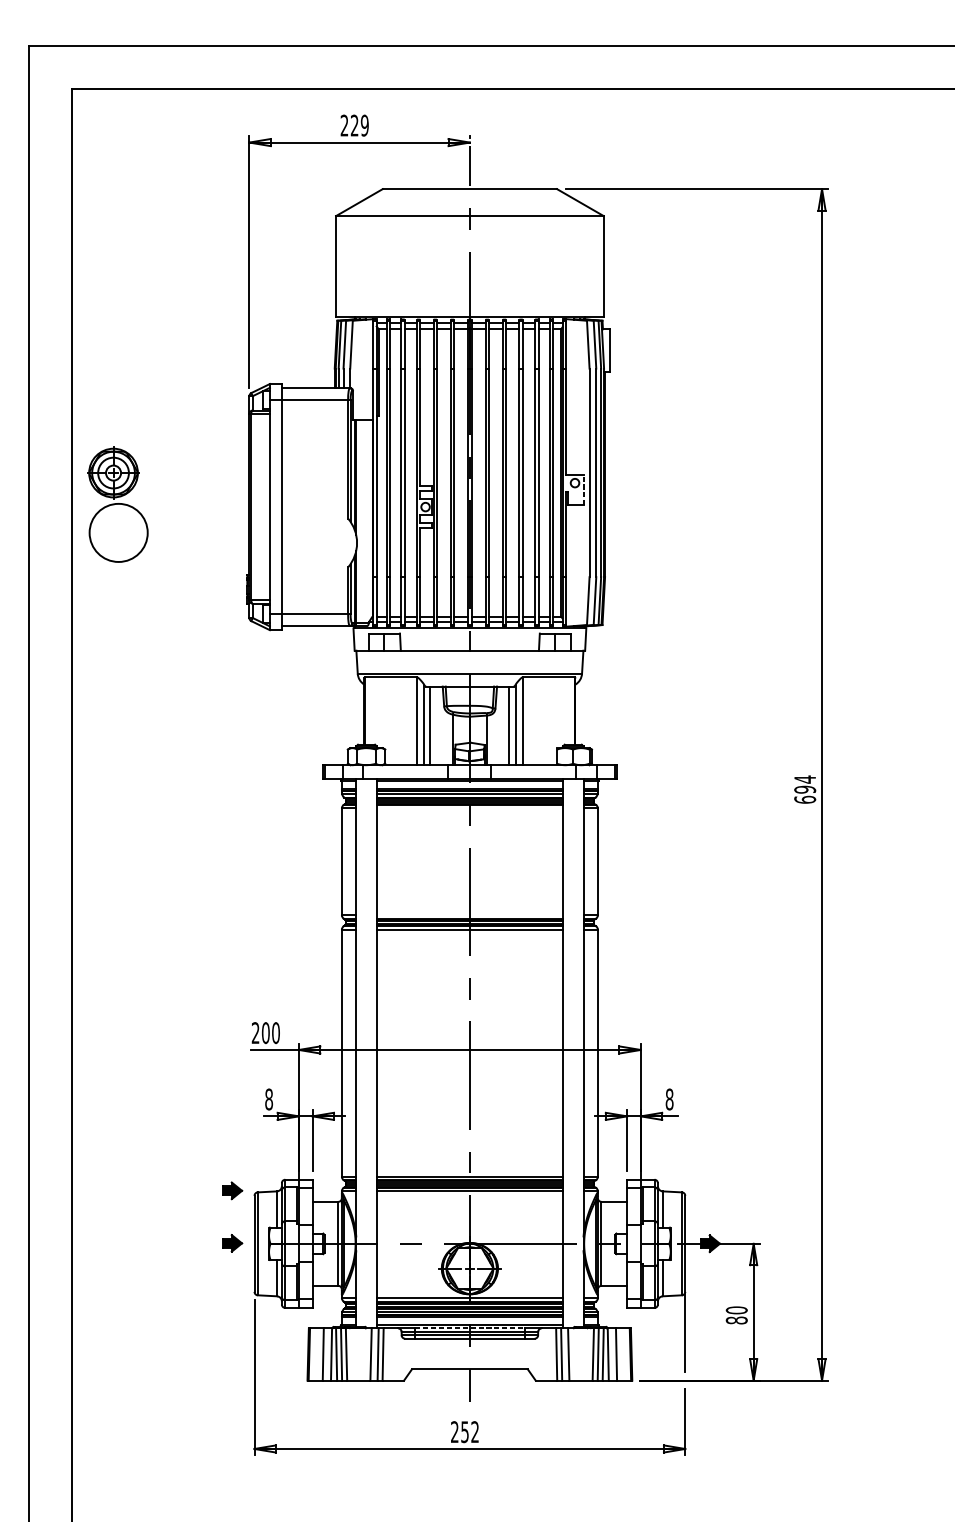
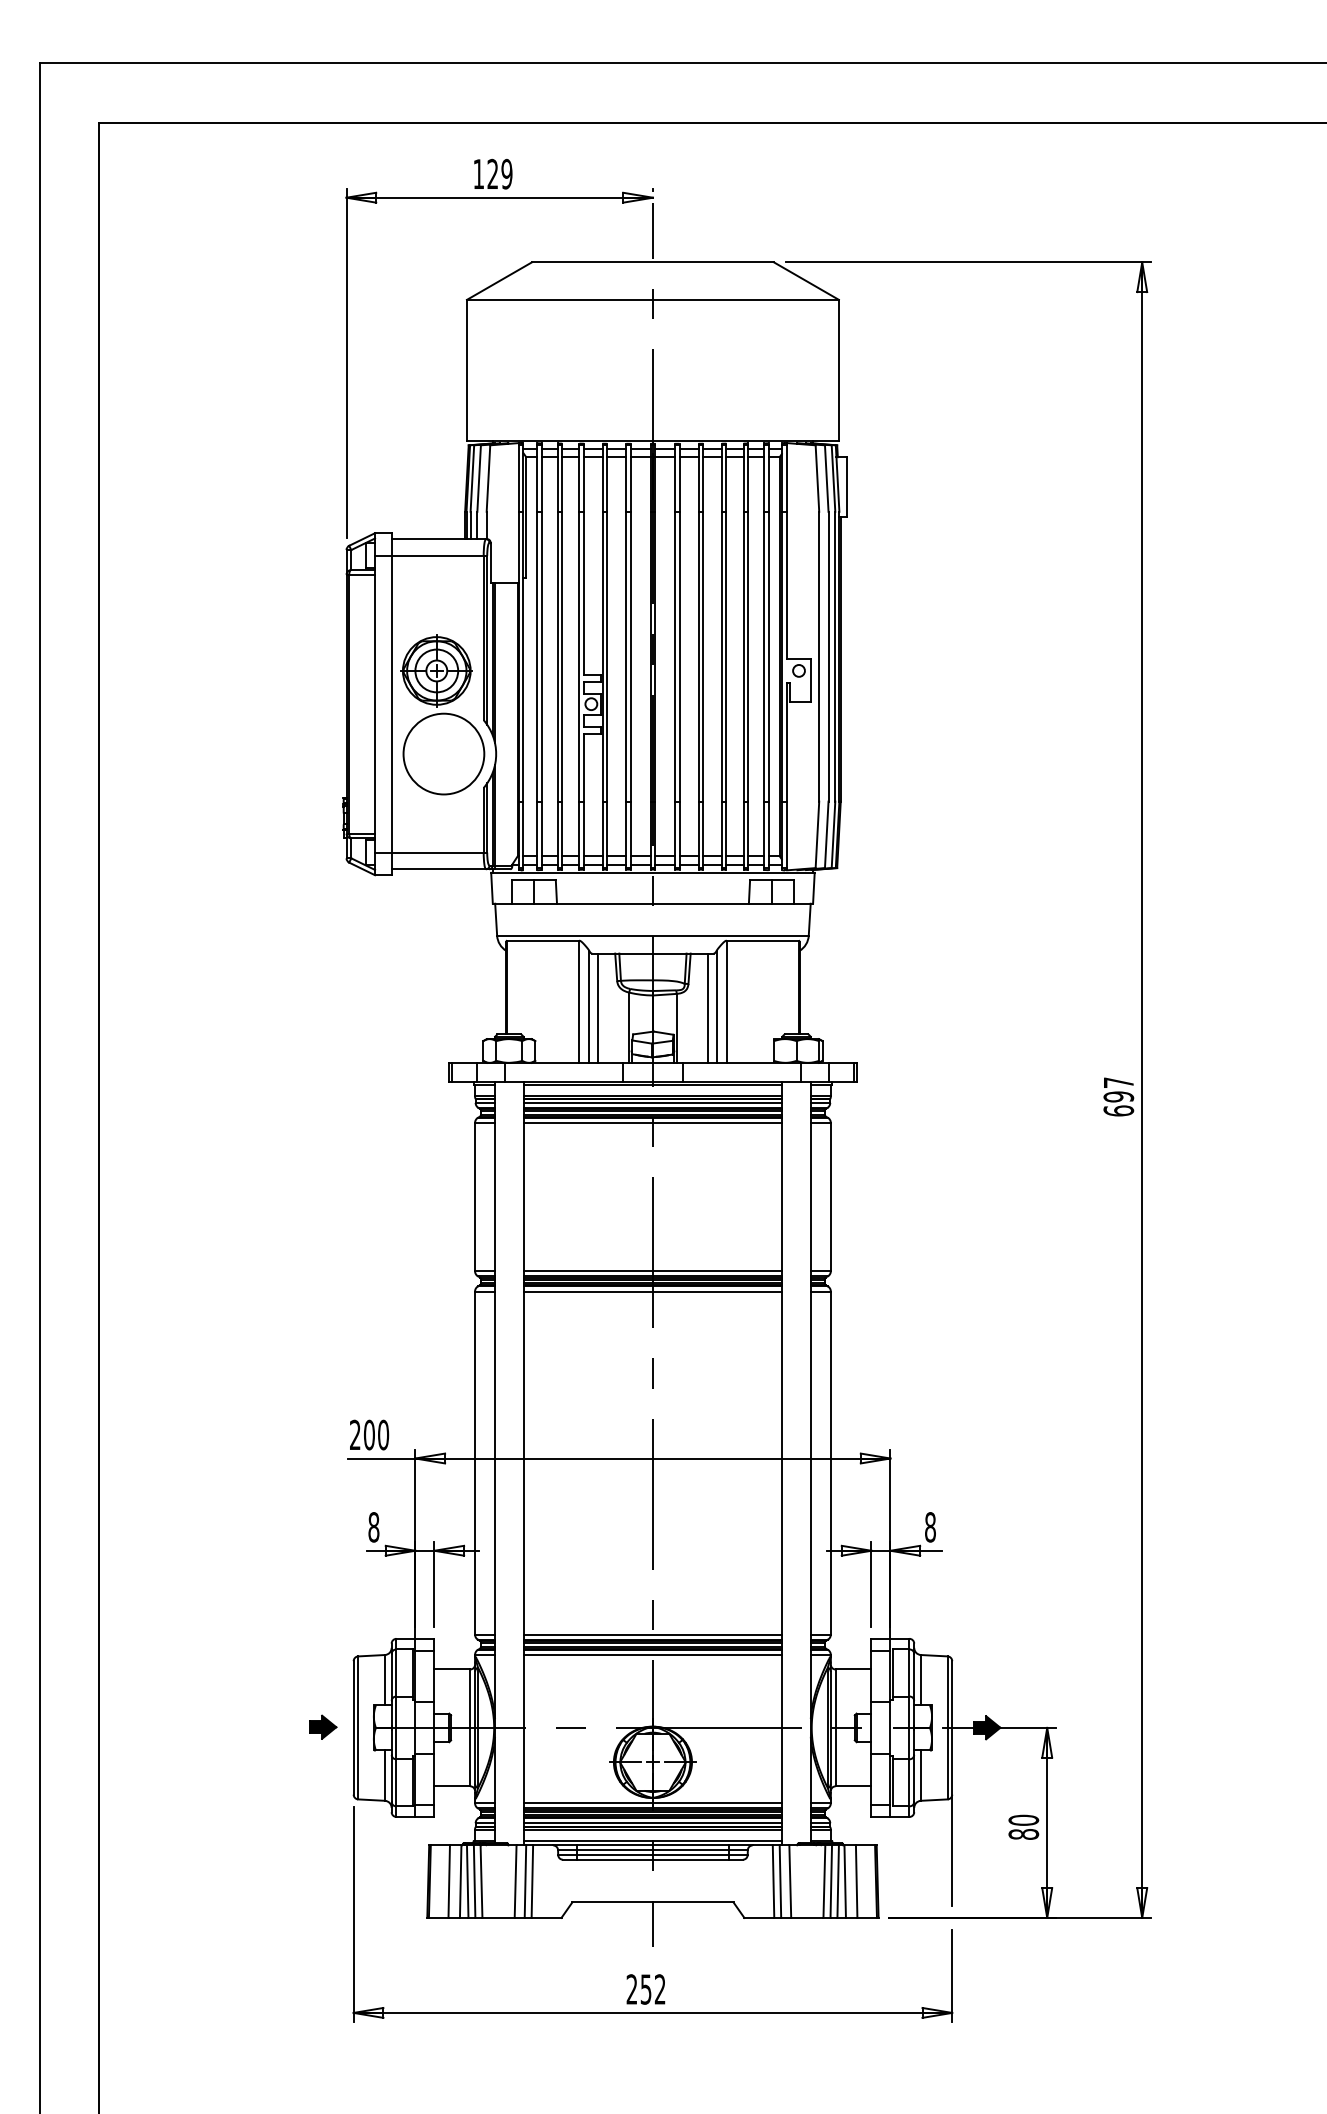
text: (344, 125) -> (478, 173), 229 -> 129
line: (583, 489) -> (810, 679), dashed -> solid
part: (117, 504) -> (442, 714), moved
text: (804, 779) -> (1118, 1082), 694 -> 697
line: (469, 808) -> (652, 1122), added
line: (469, 915) -> (652, 1271), added
part: (232, 1190) -> (323, 1653), removed
line: (470, 1328) -> (653, 1845), dashed -> solid

